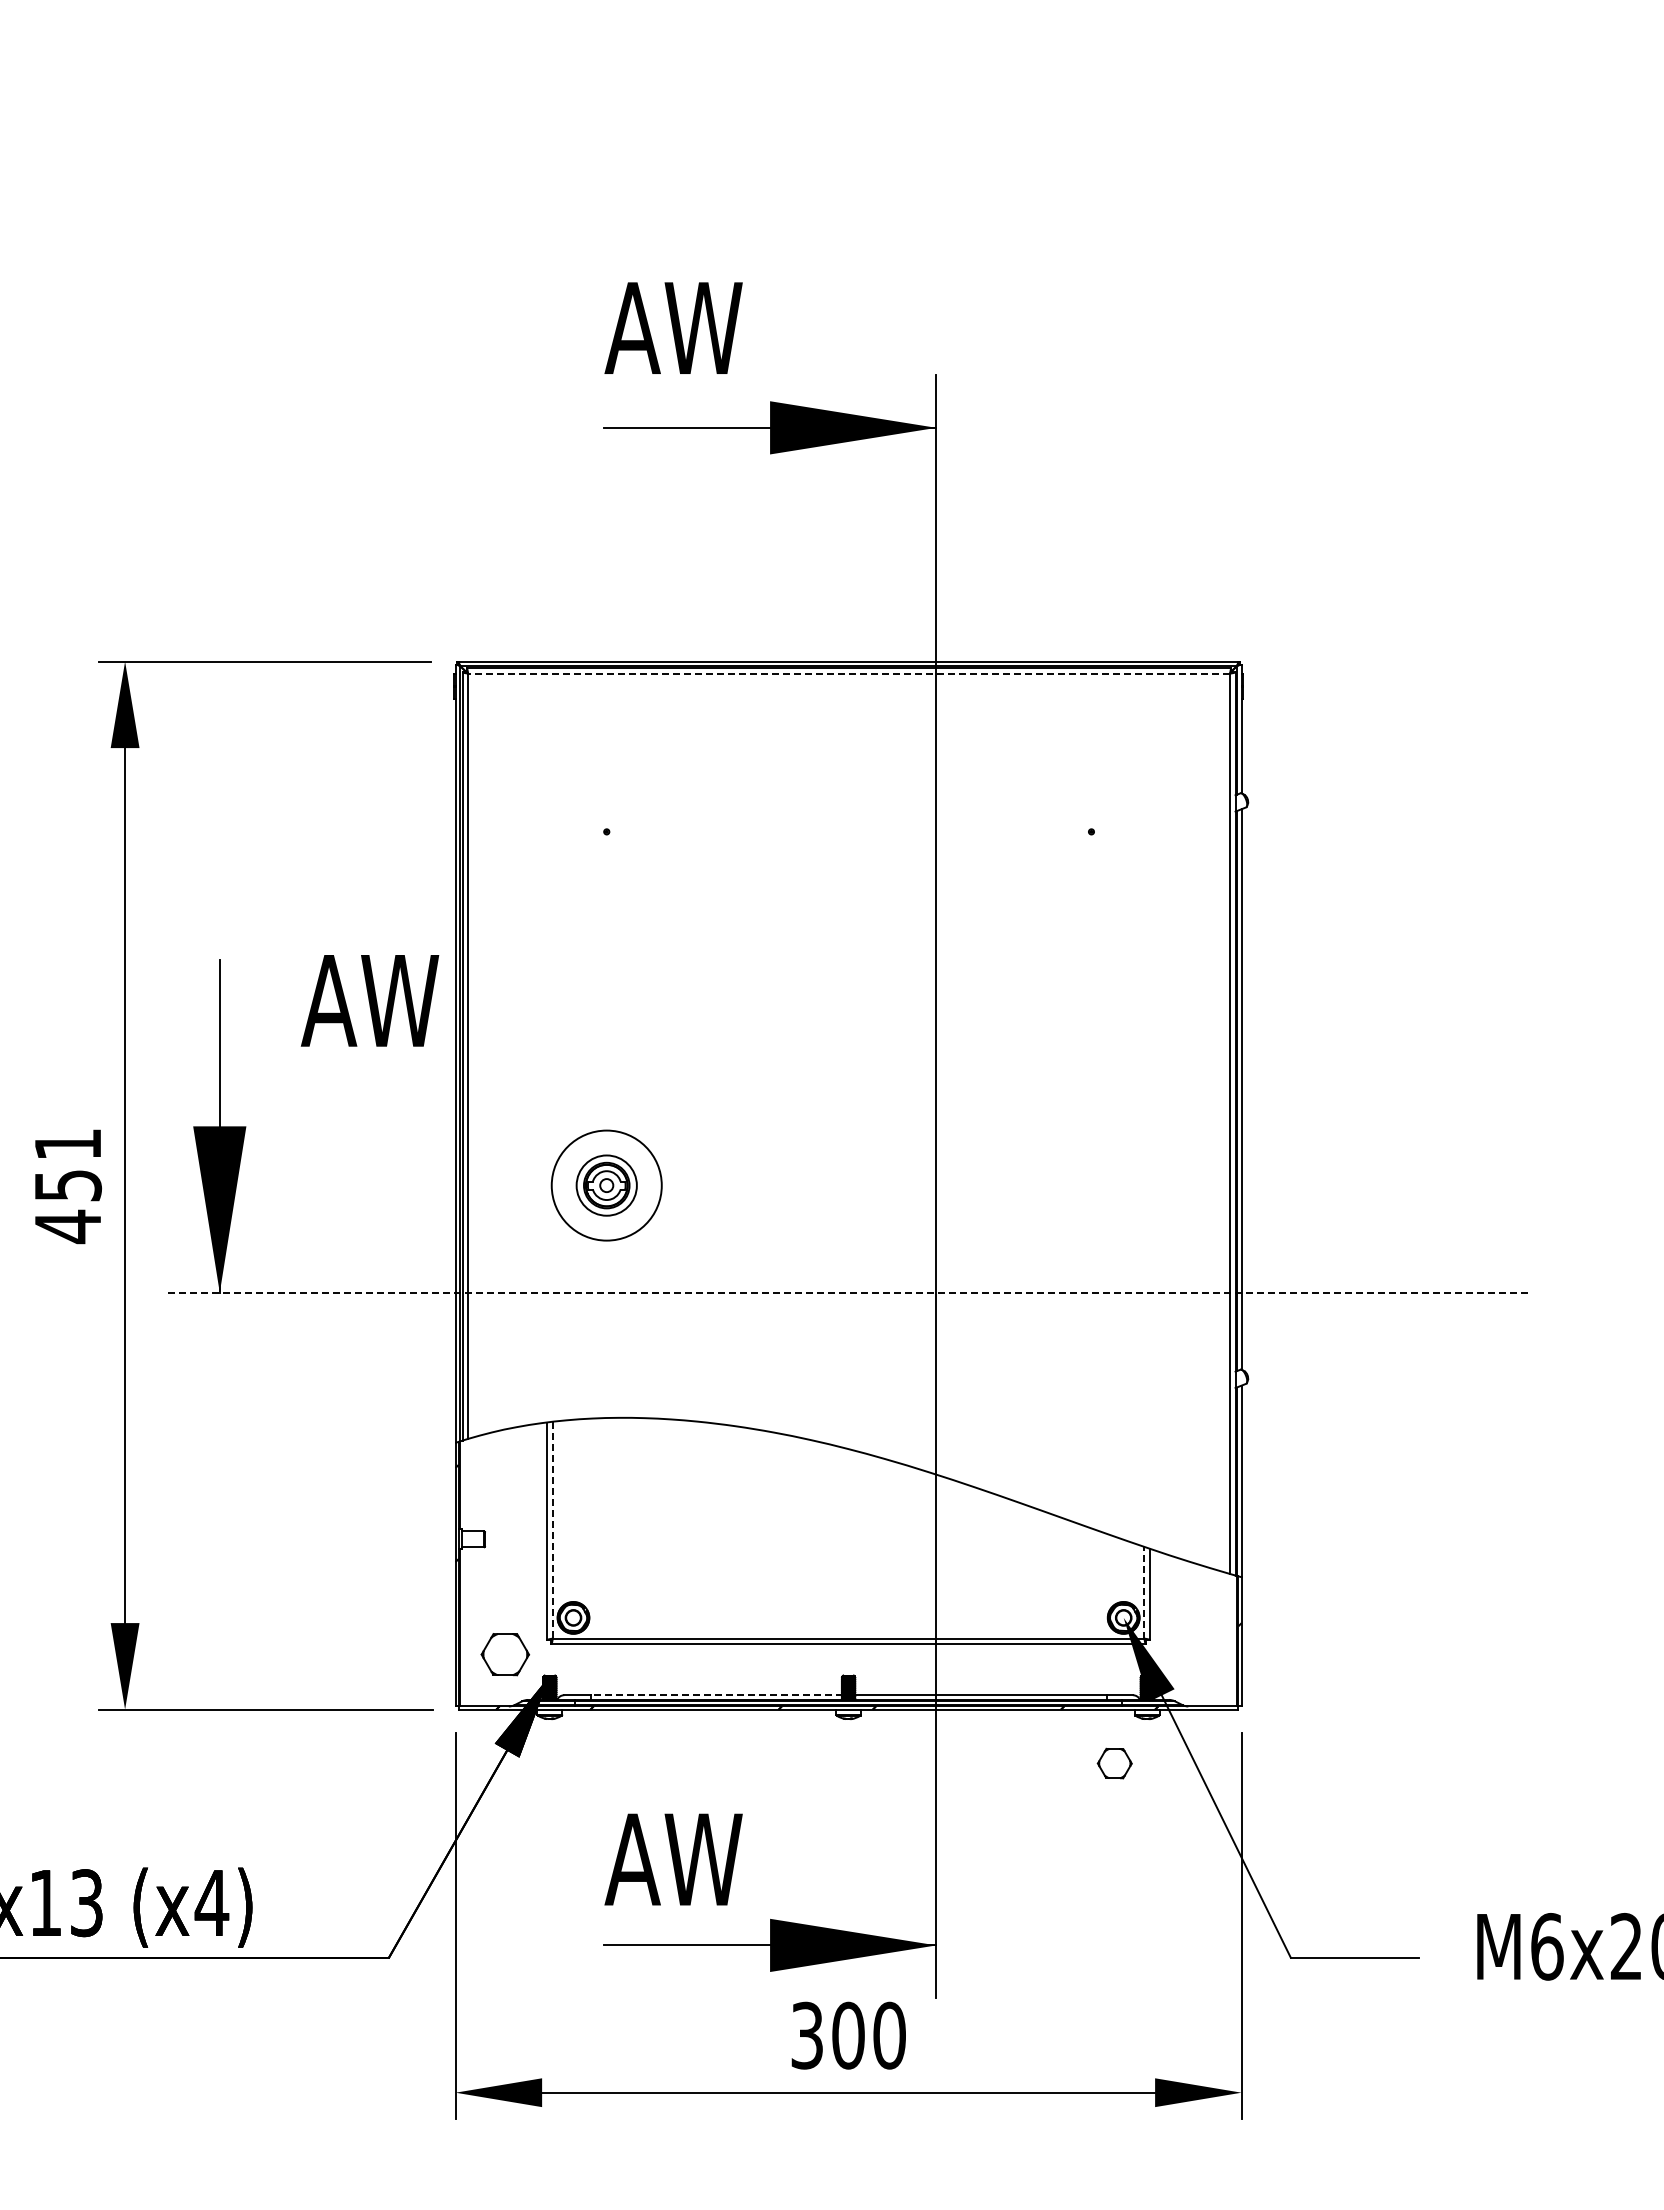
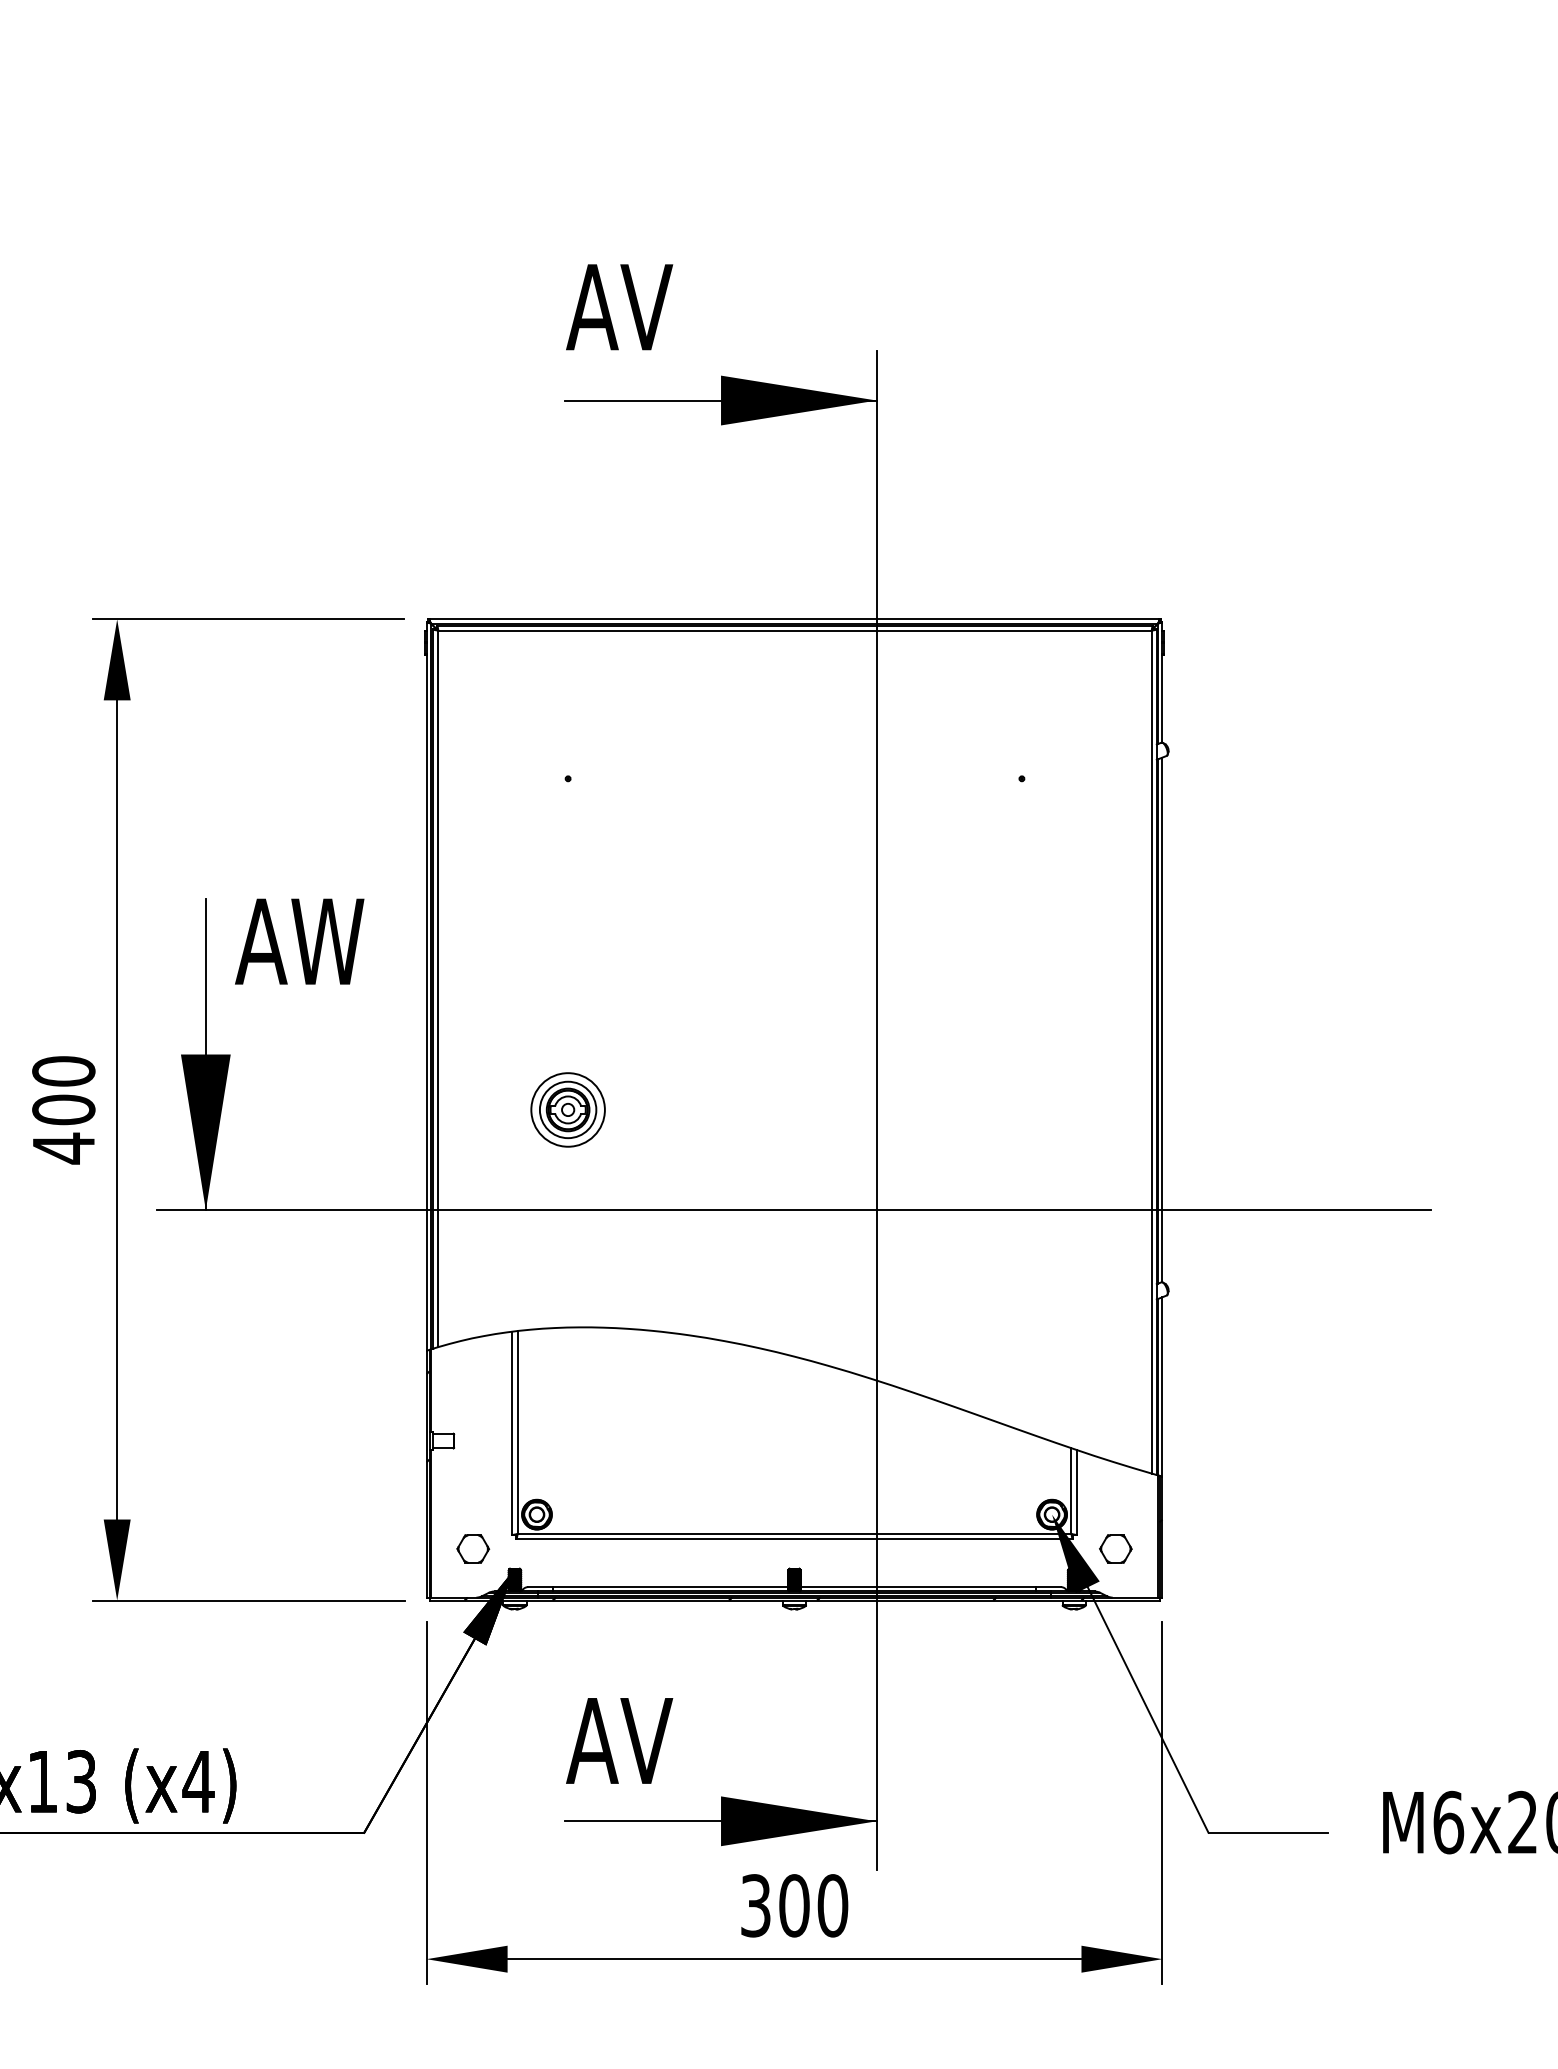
text: (702, 327) -> (657, 306), AW -> AV
line: (849, 673) -> (795, 630), dashed -> solid
text: (369, 1000) -> (299, 941), moved
text: (68, 1164) -> (64, 1090), 451 -> 400
circle: (606, 1185) -> (567, 1109), size x0.71
line: (847, 1292) -> (793, 1210), dashed -> solid
line: (552, 1530) -> (517, 1432), dashed -> solid
line: (1144, 1592) -> (1071, 1490), dashed -> solid
part: (505, 1654) -> (473, 1548), size x0.71
line: (716, 1695) -> (670, 1587), dashed -> solid
part: (1114, 1763) -> (1115, 1548), moved
text: (702, 1859) -> (657, 1740), AW -> AV

